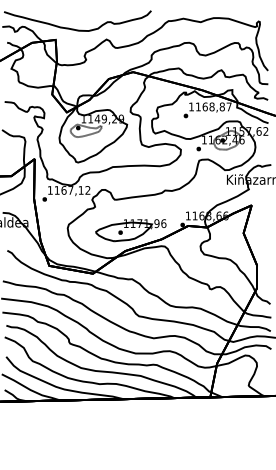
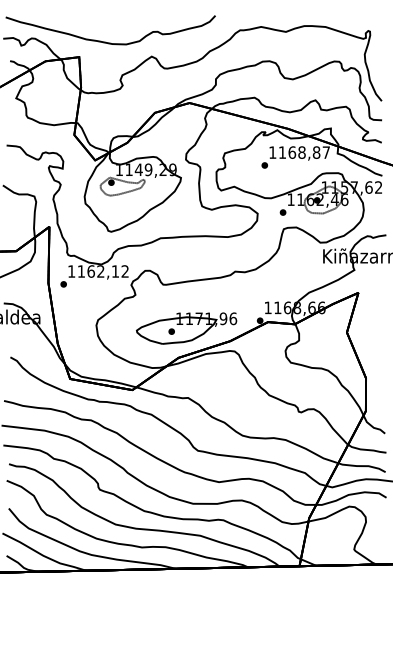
text: (70, 190) -> (100, 271), 1167,12 -> 1162,12

